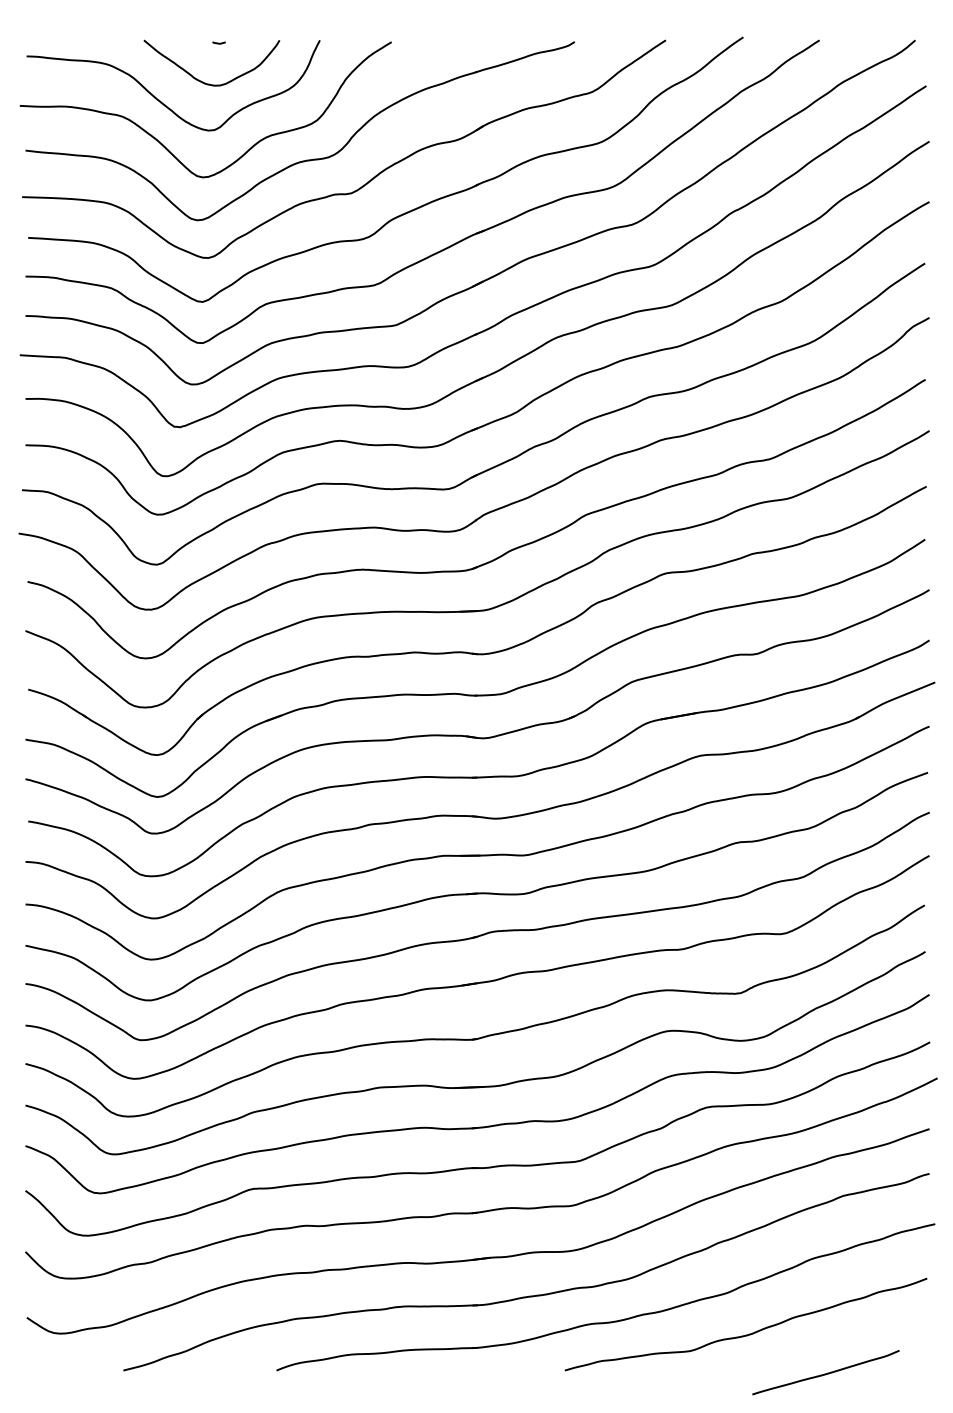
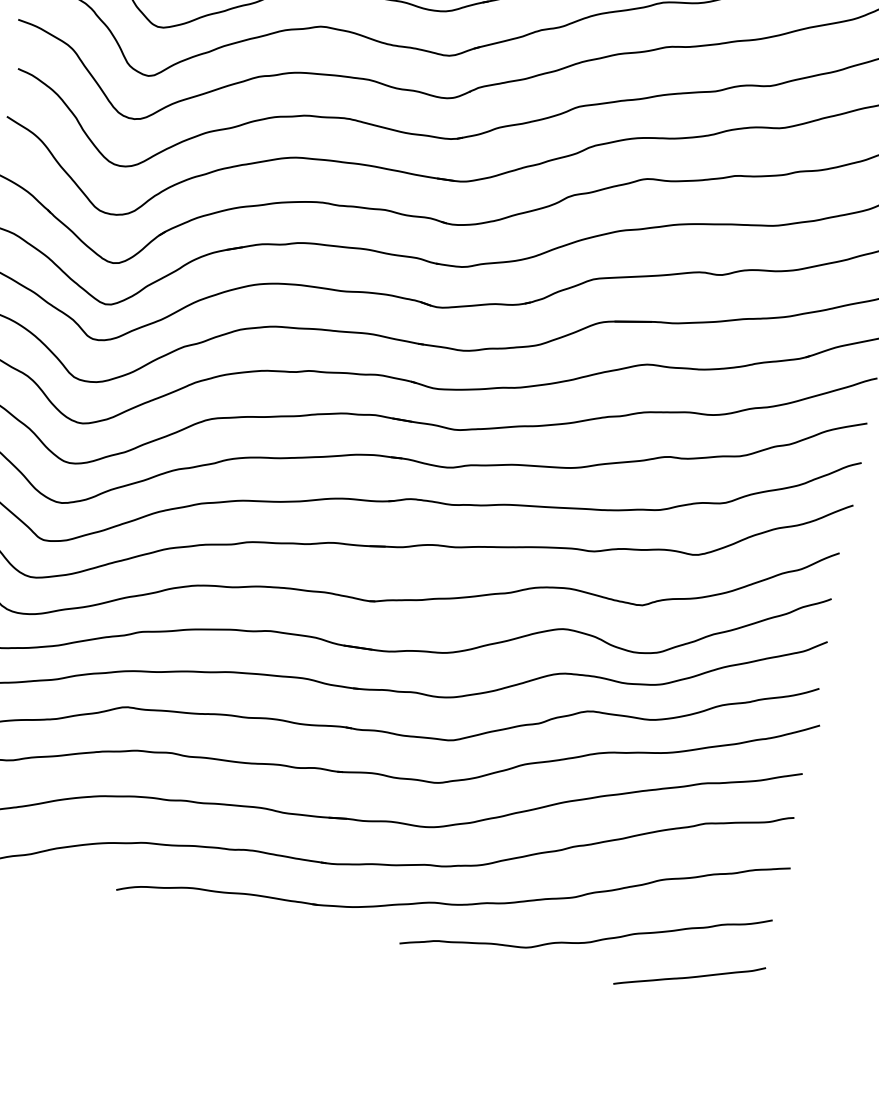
curve: (825, 1373) -> (689, 976), moved

